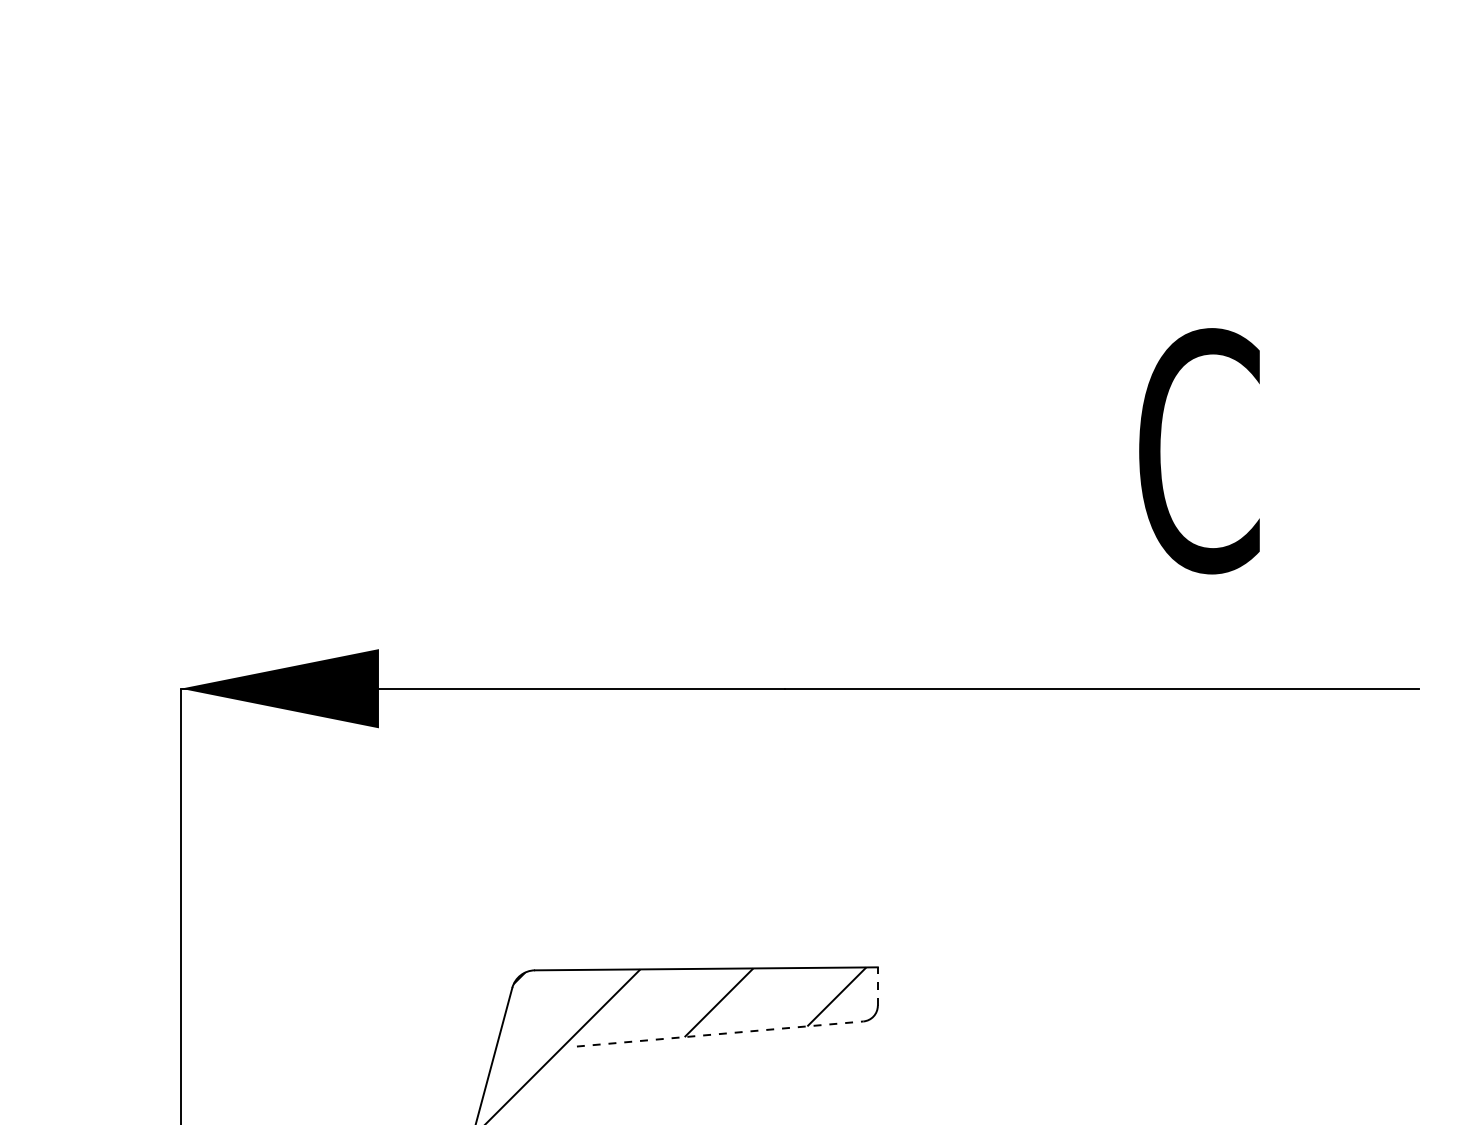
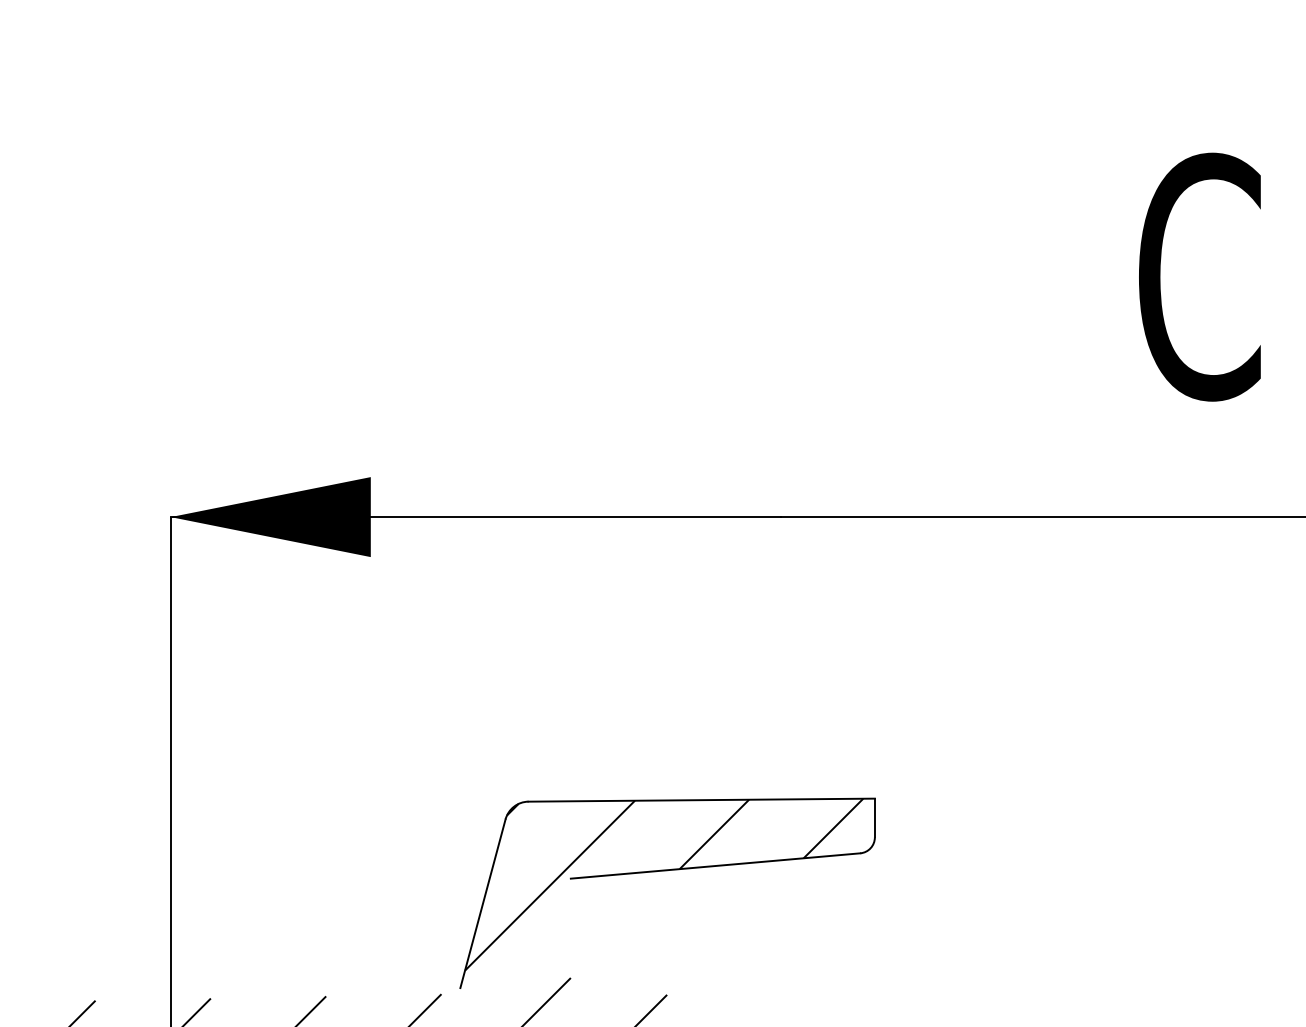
line: (877, 986) -> (874, 817), dashed -> solid
line: (720, 1034) -> (715, 866), dashed -> solid

